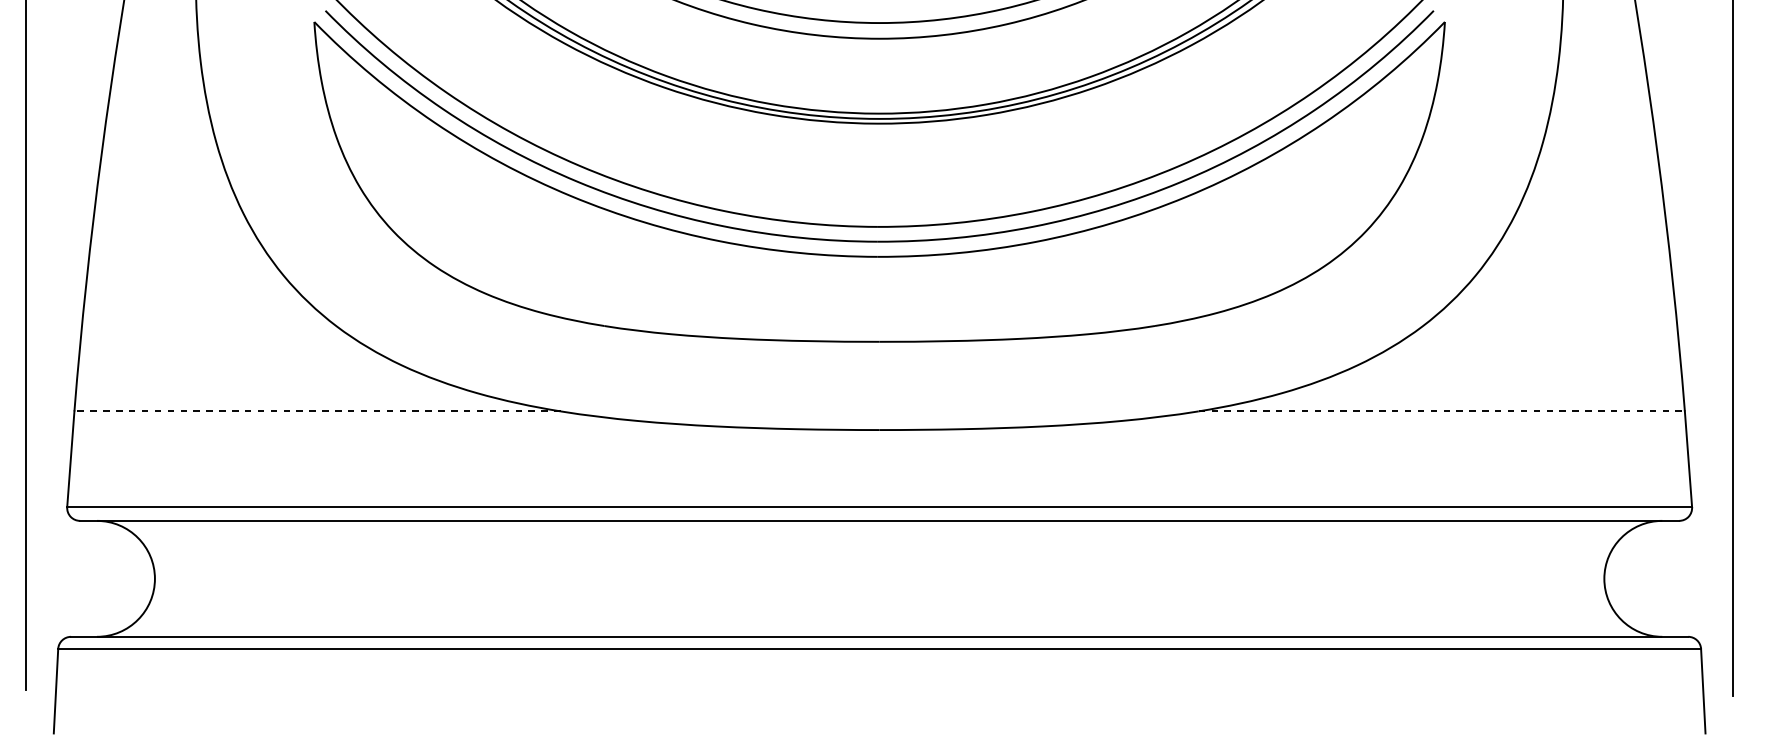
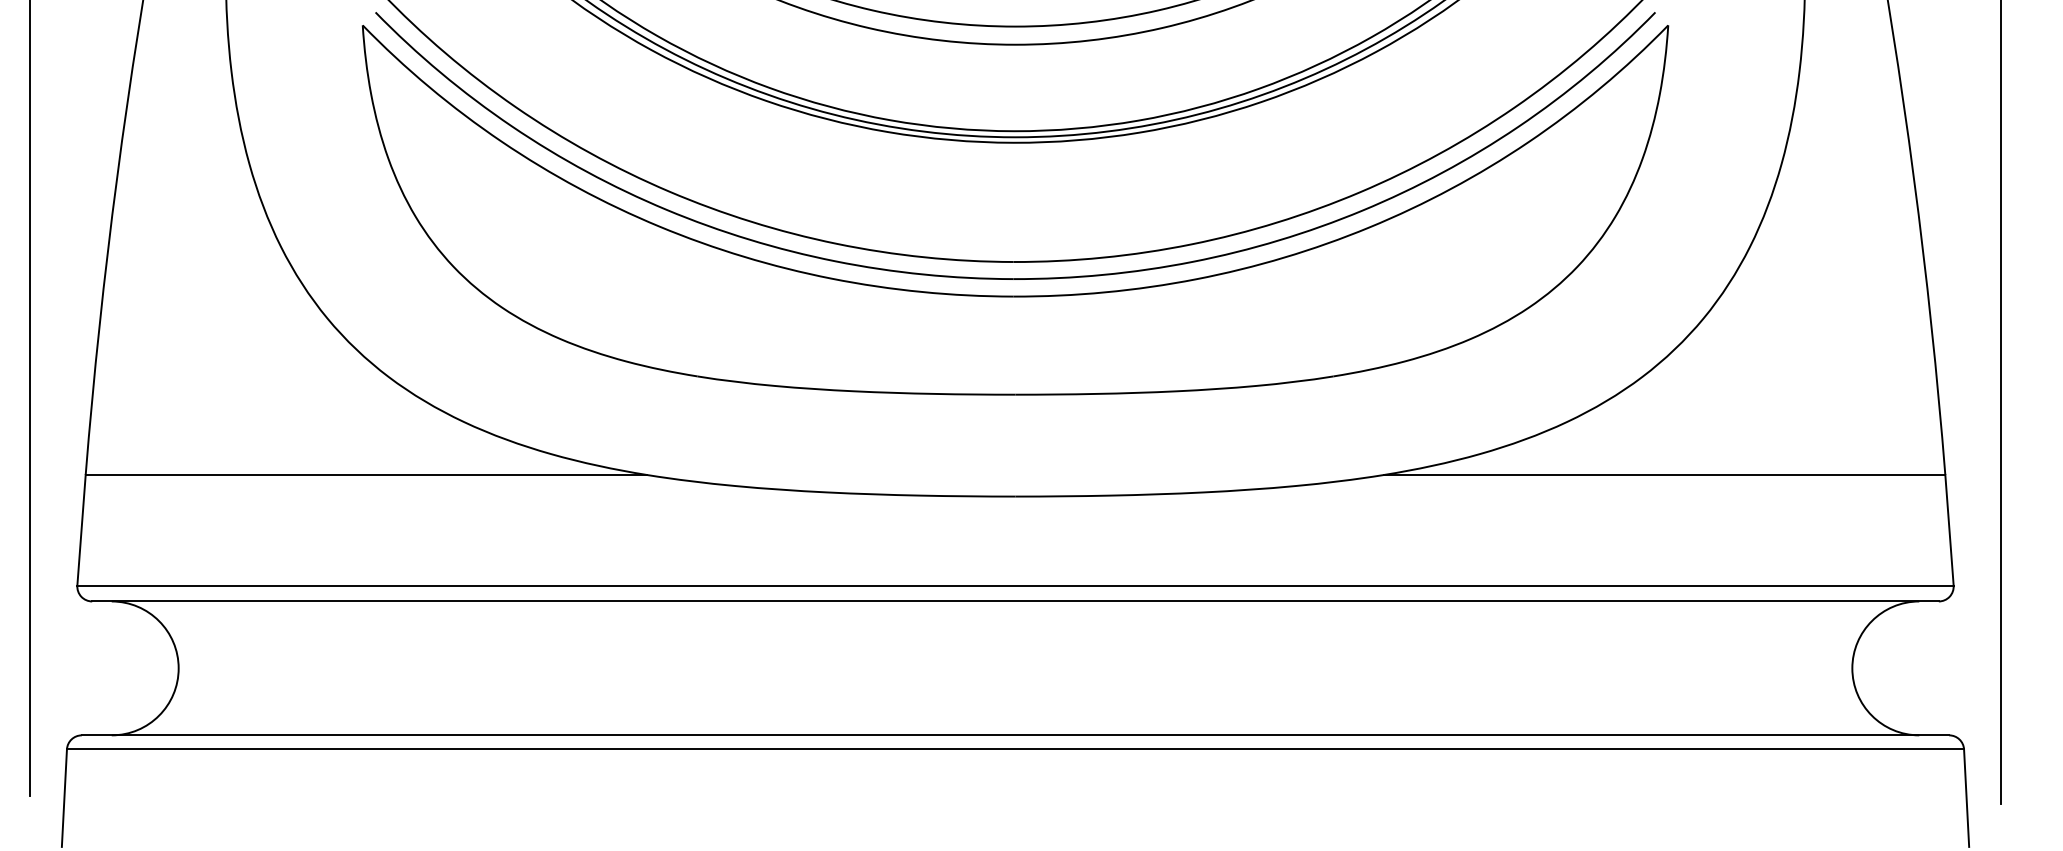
line: (317, 411) -> (366, 475), dashed -> solid
line: (1441, 411) -> (1664, 475), dashed -> solid

